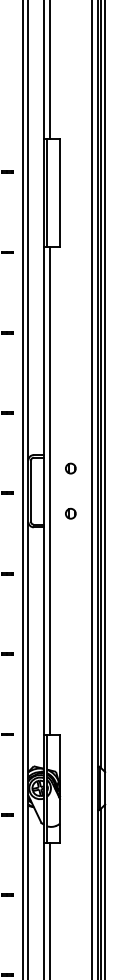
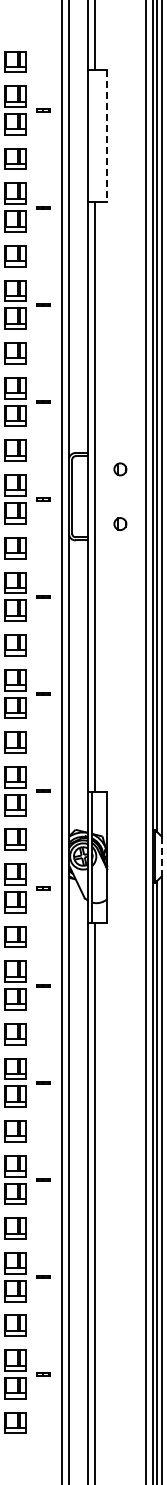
line: (46, 192) -> (91, 135), removed
line: (60, 192) -> (107, 135), solid -> dashed
line: (104, 788) -> (161, 856), solid -> dashed

